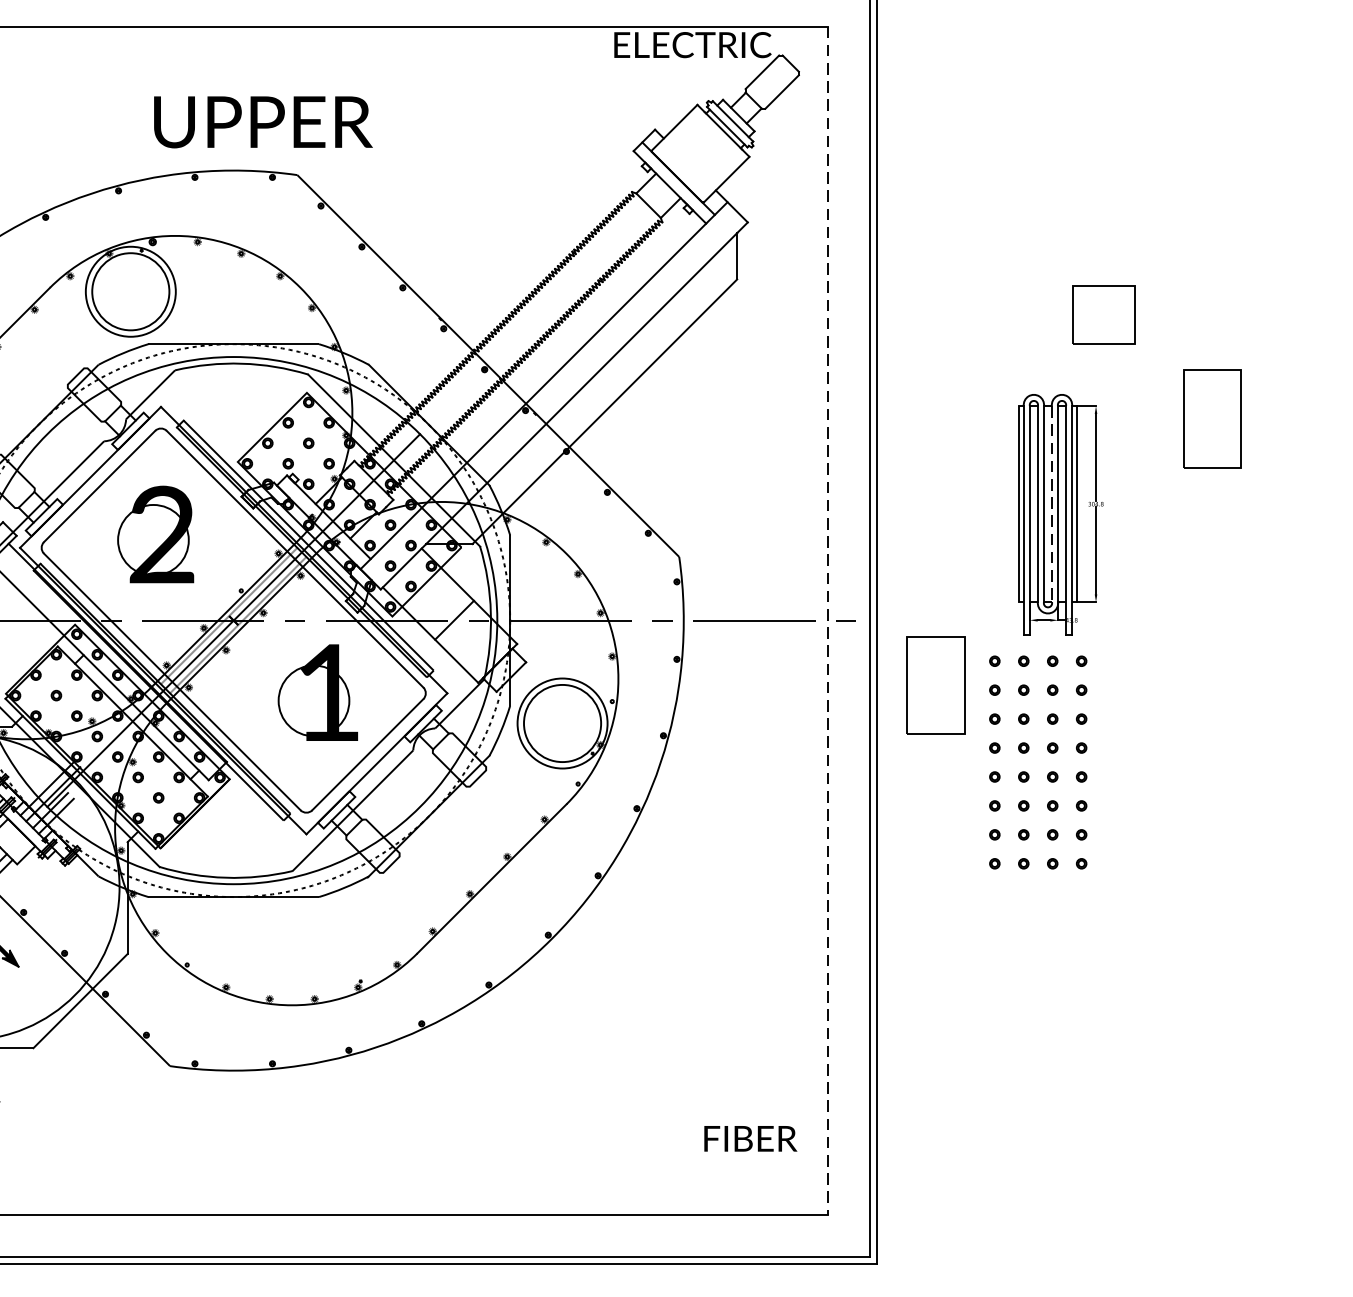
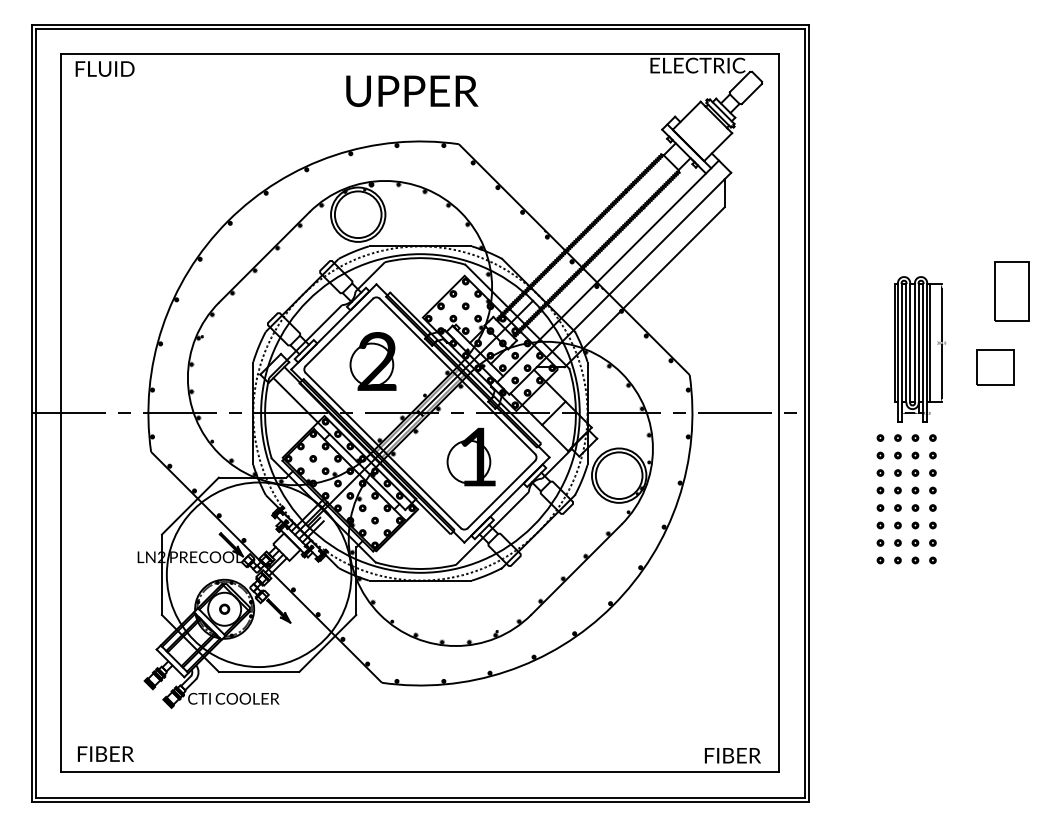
text: (263, 120) -> (412, 90), moved
part: (1104, 314) -> (995, 367), moved
line: (1051, 504) -> (914, 343), dashed -> solid
line: (827, 620) -> (779, 413), dashed -> solid
part: (935, 685) -> (844, 452), removed
text: (750, 1138) -> (732, 755), moved

